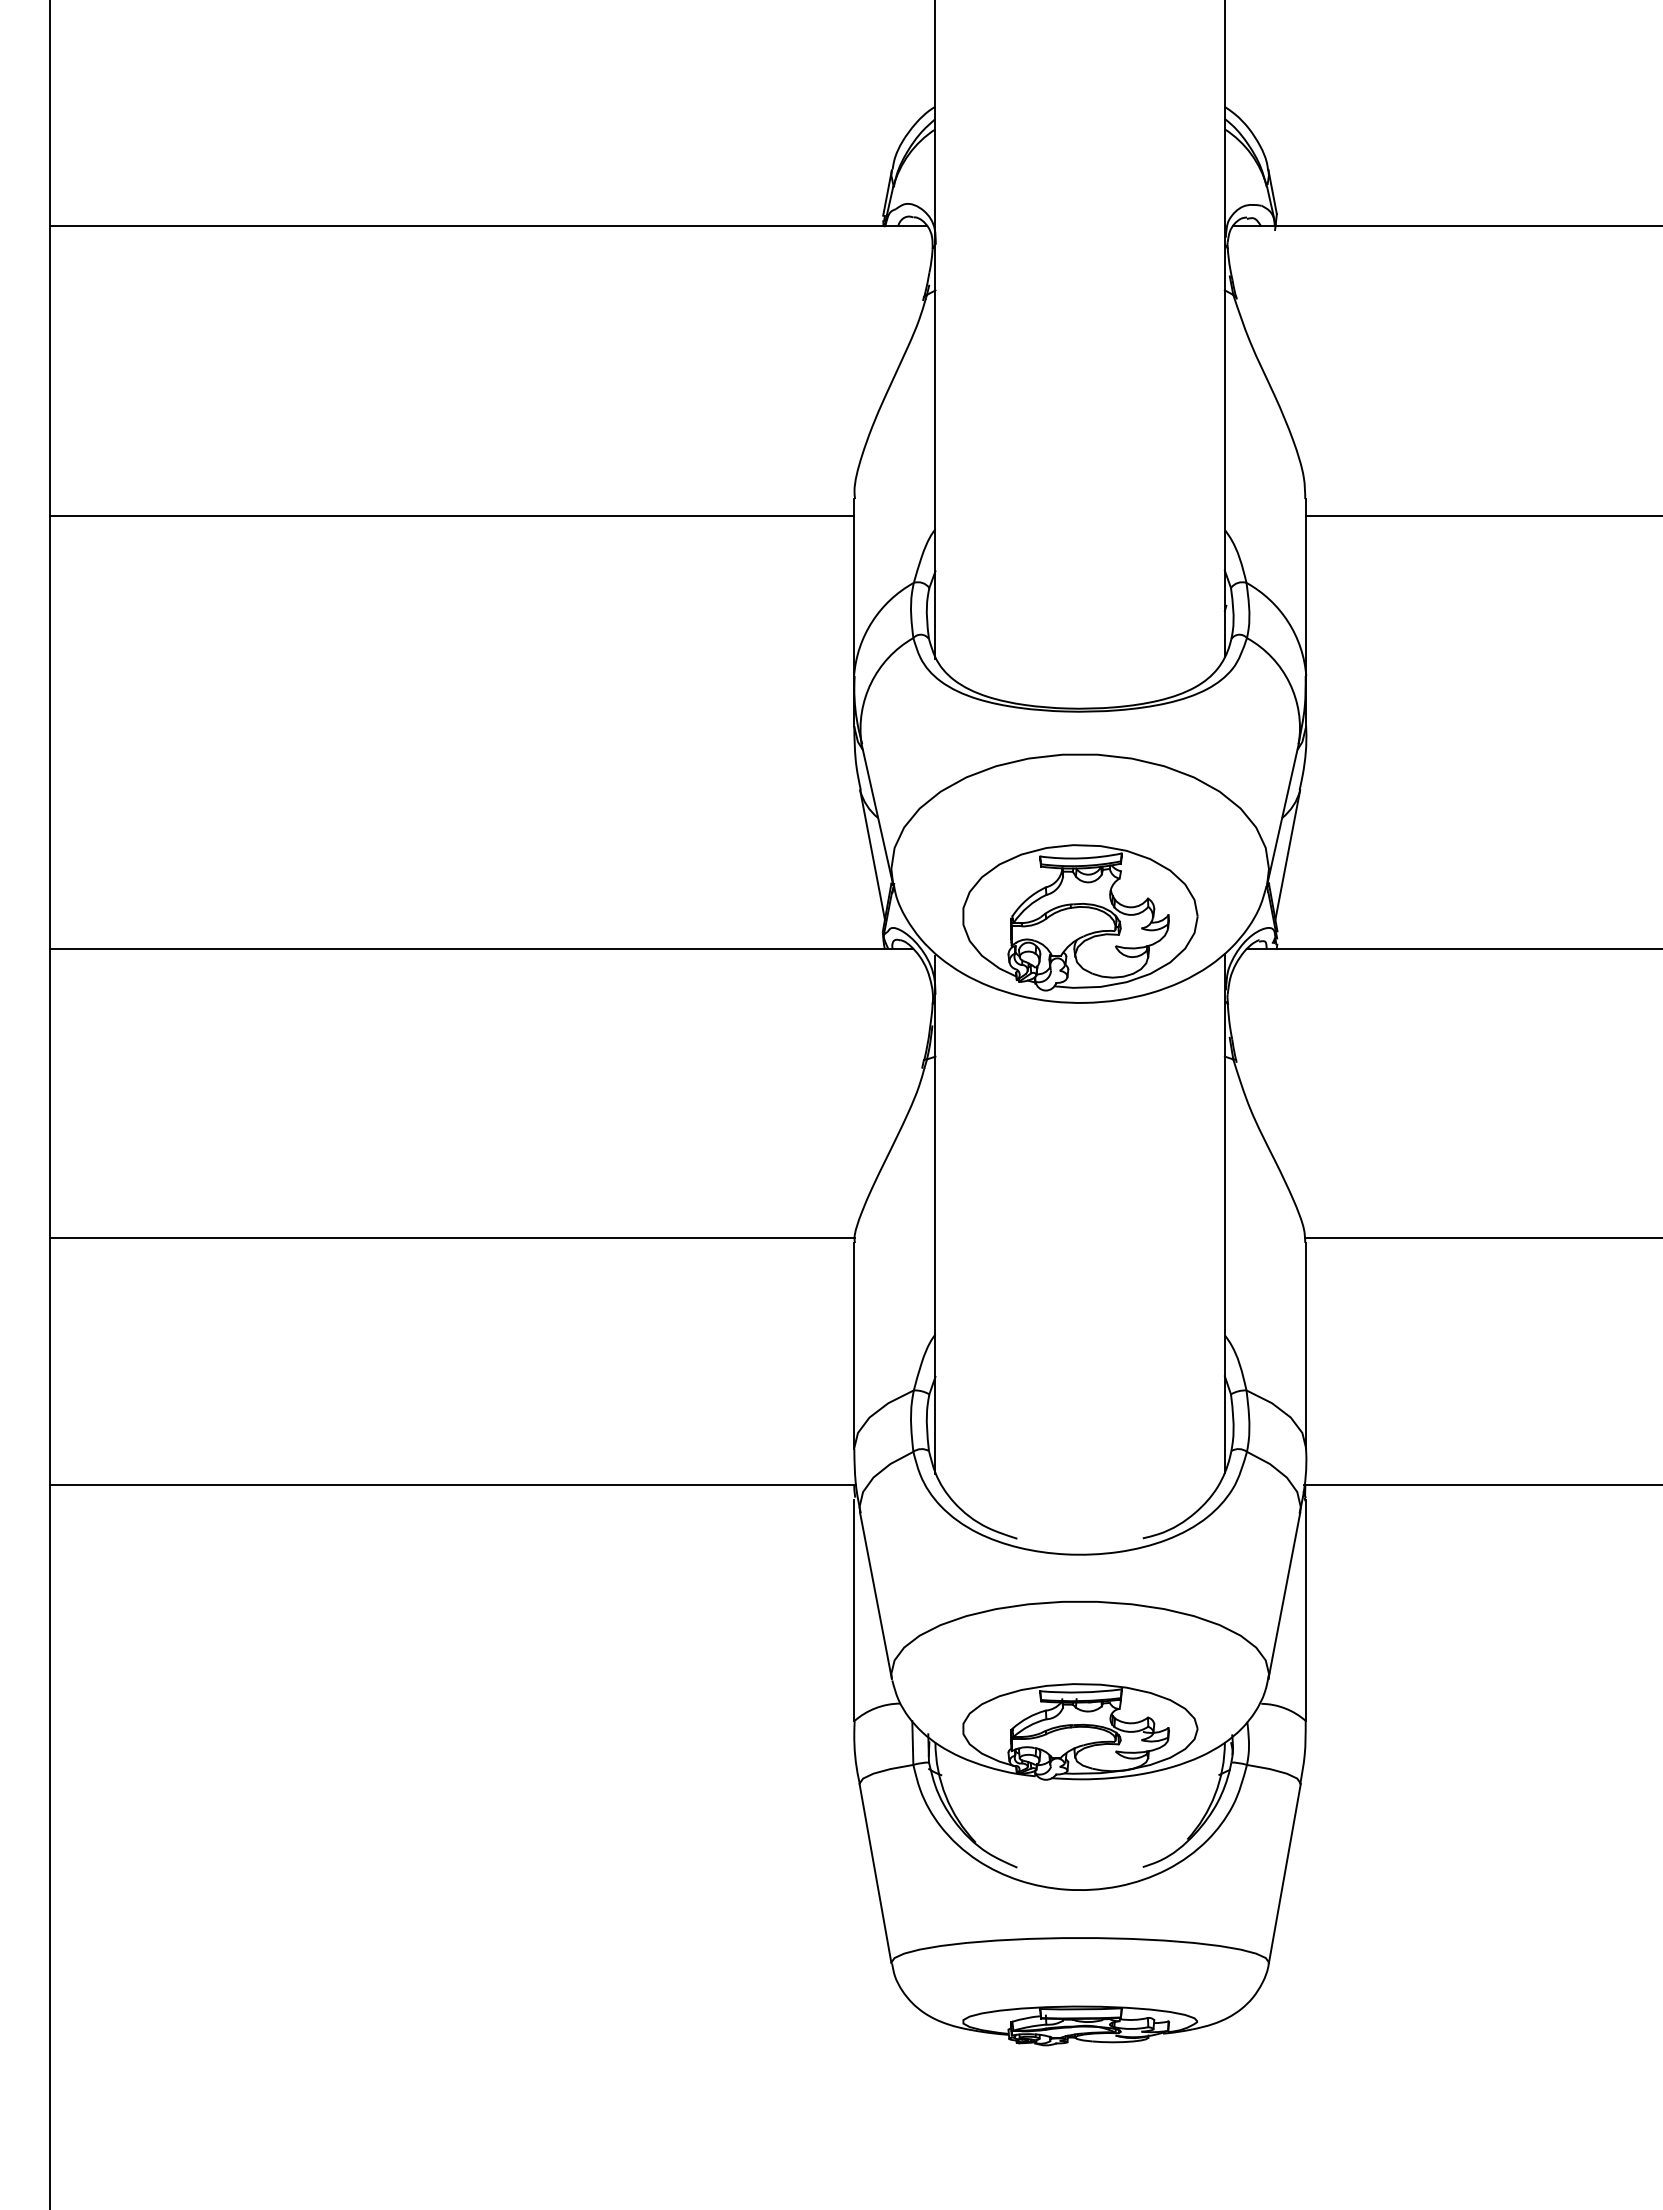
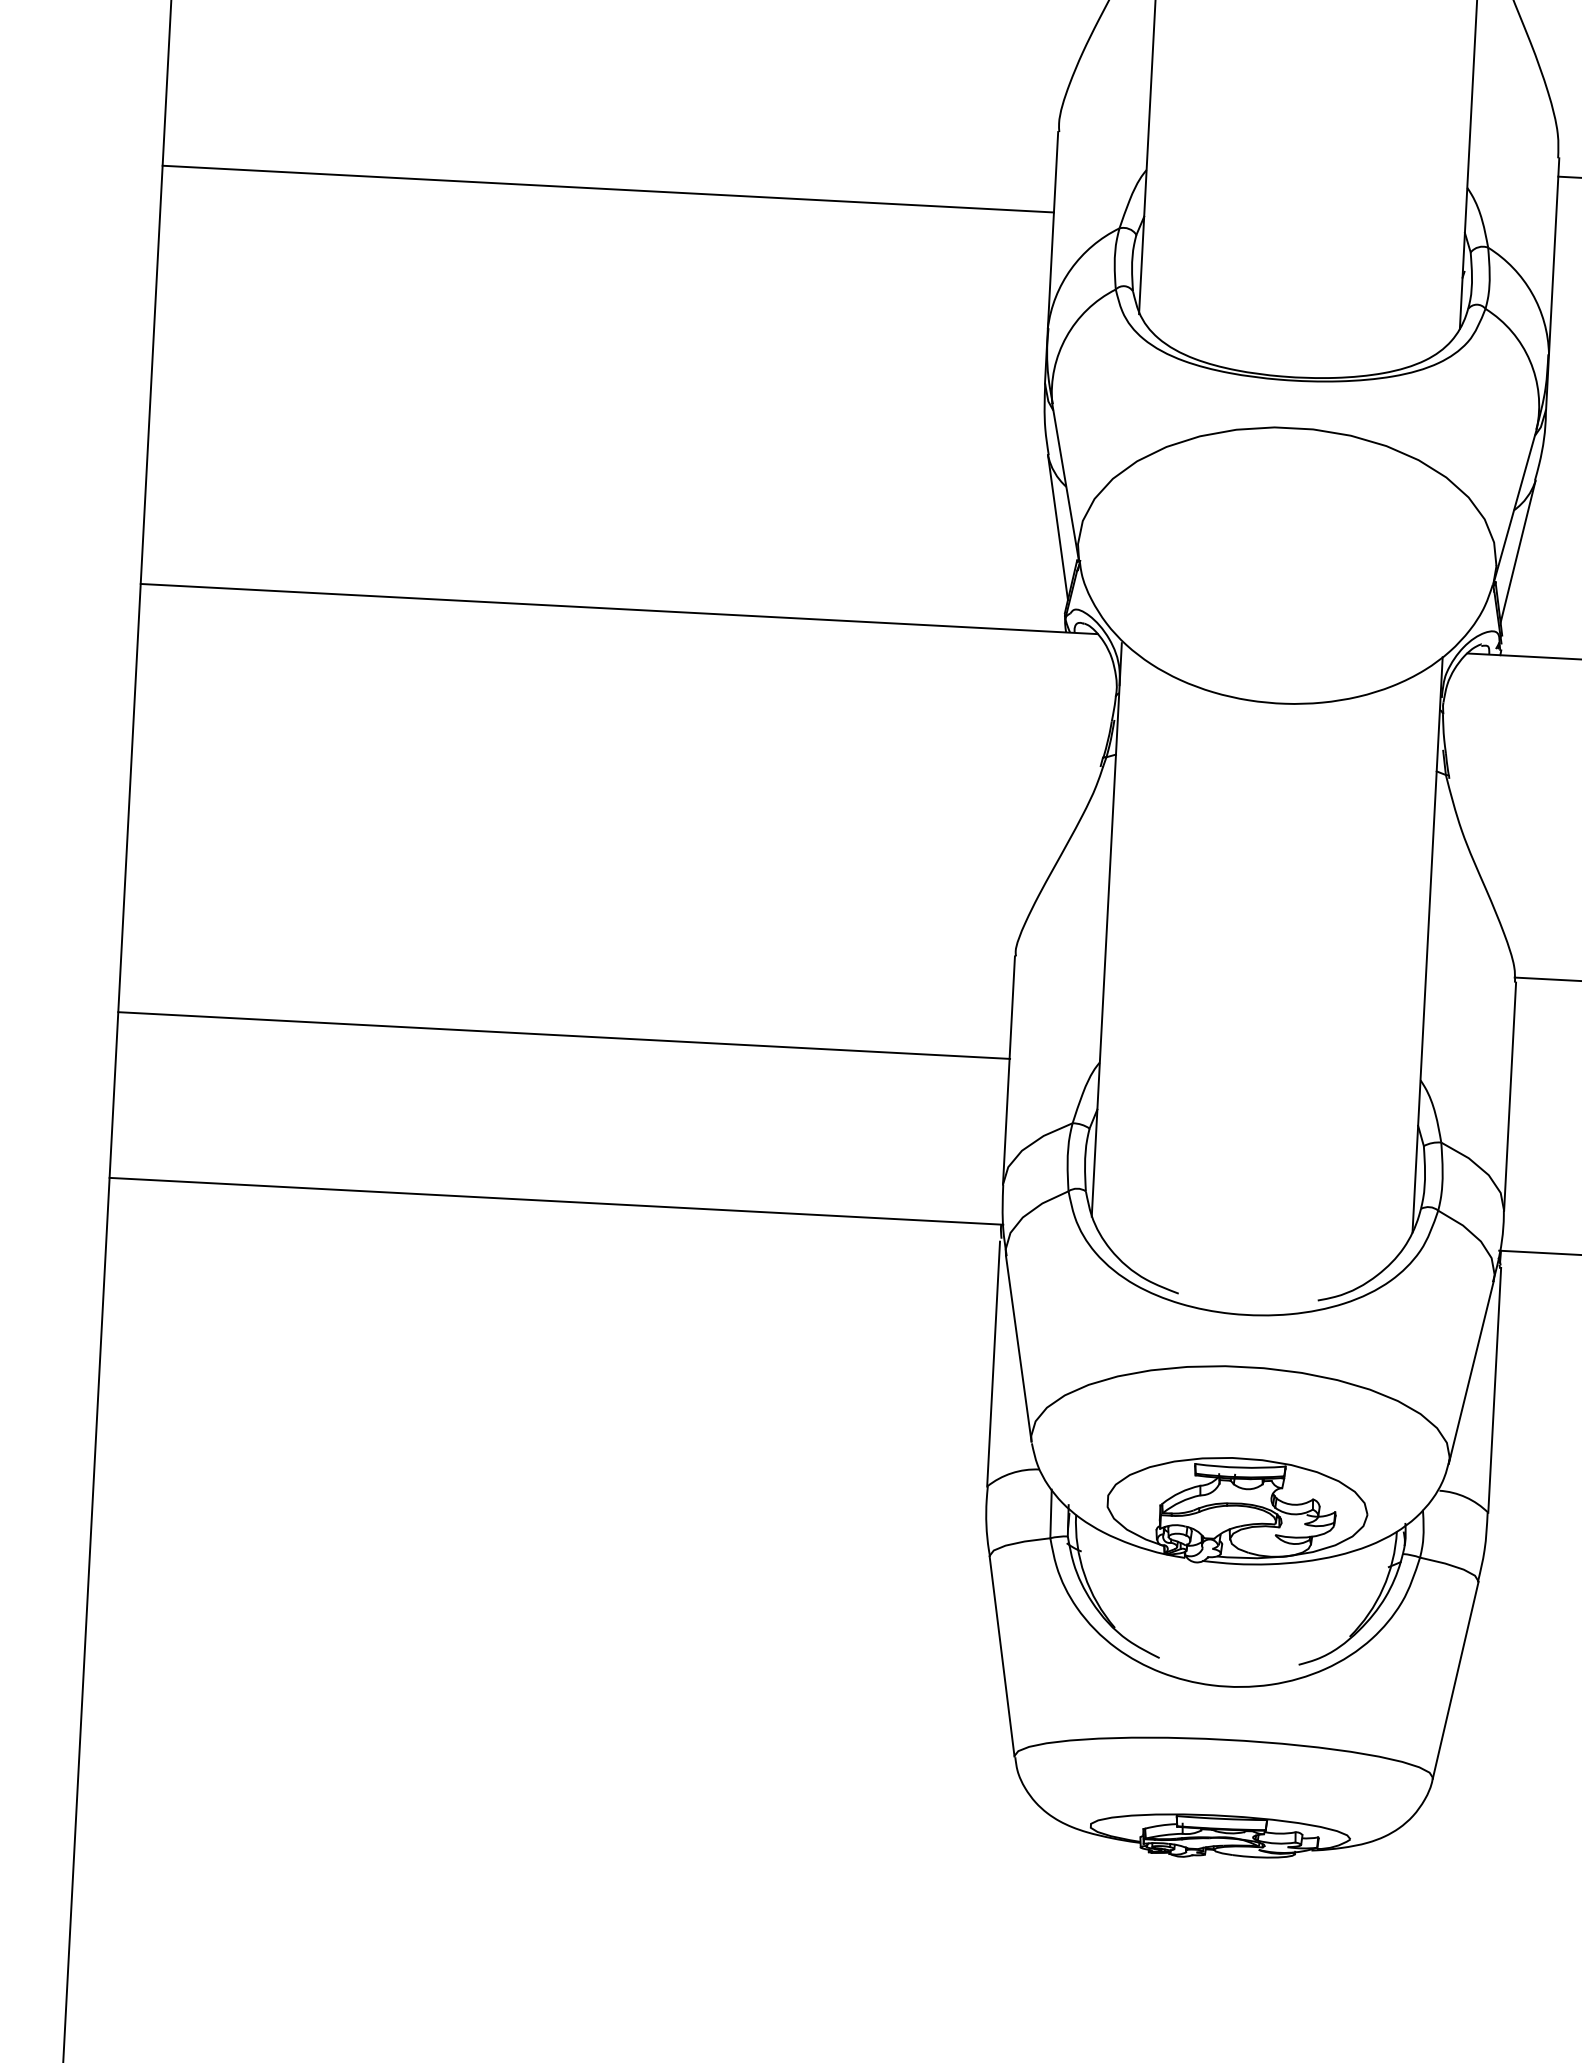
line: (451, 515) -> (607, 188), moved
part: (1080, 917) -> (1284, 608), removed
line: (451, 1238) -> (563, 1035), moved

